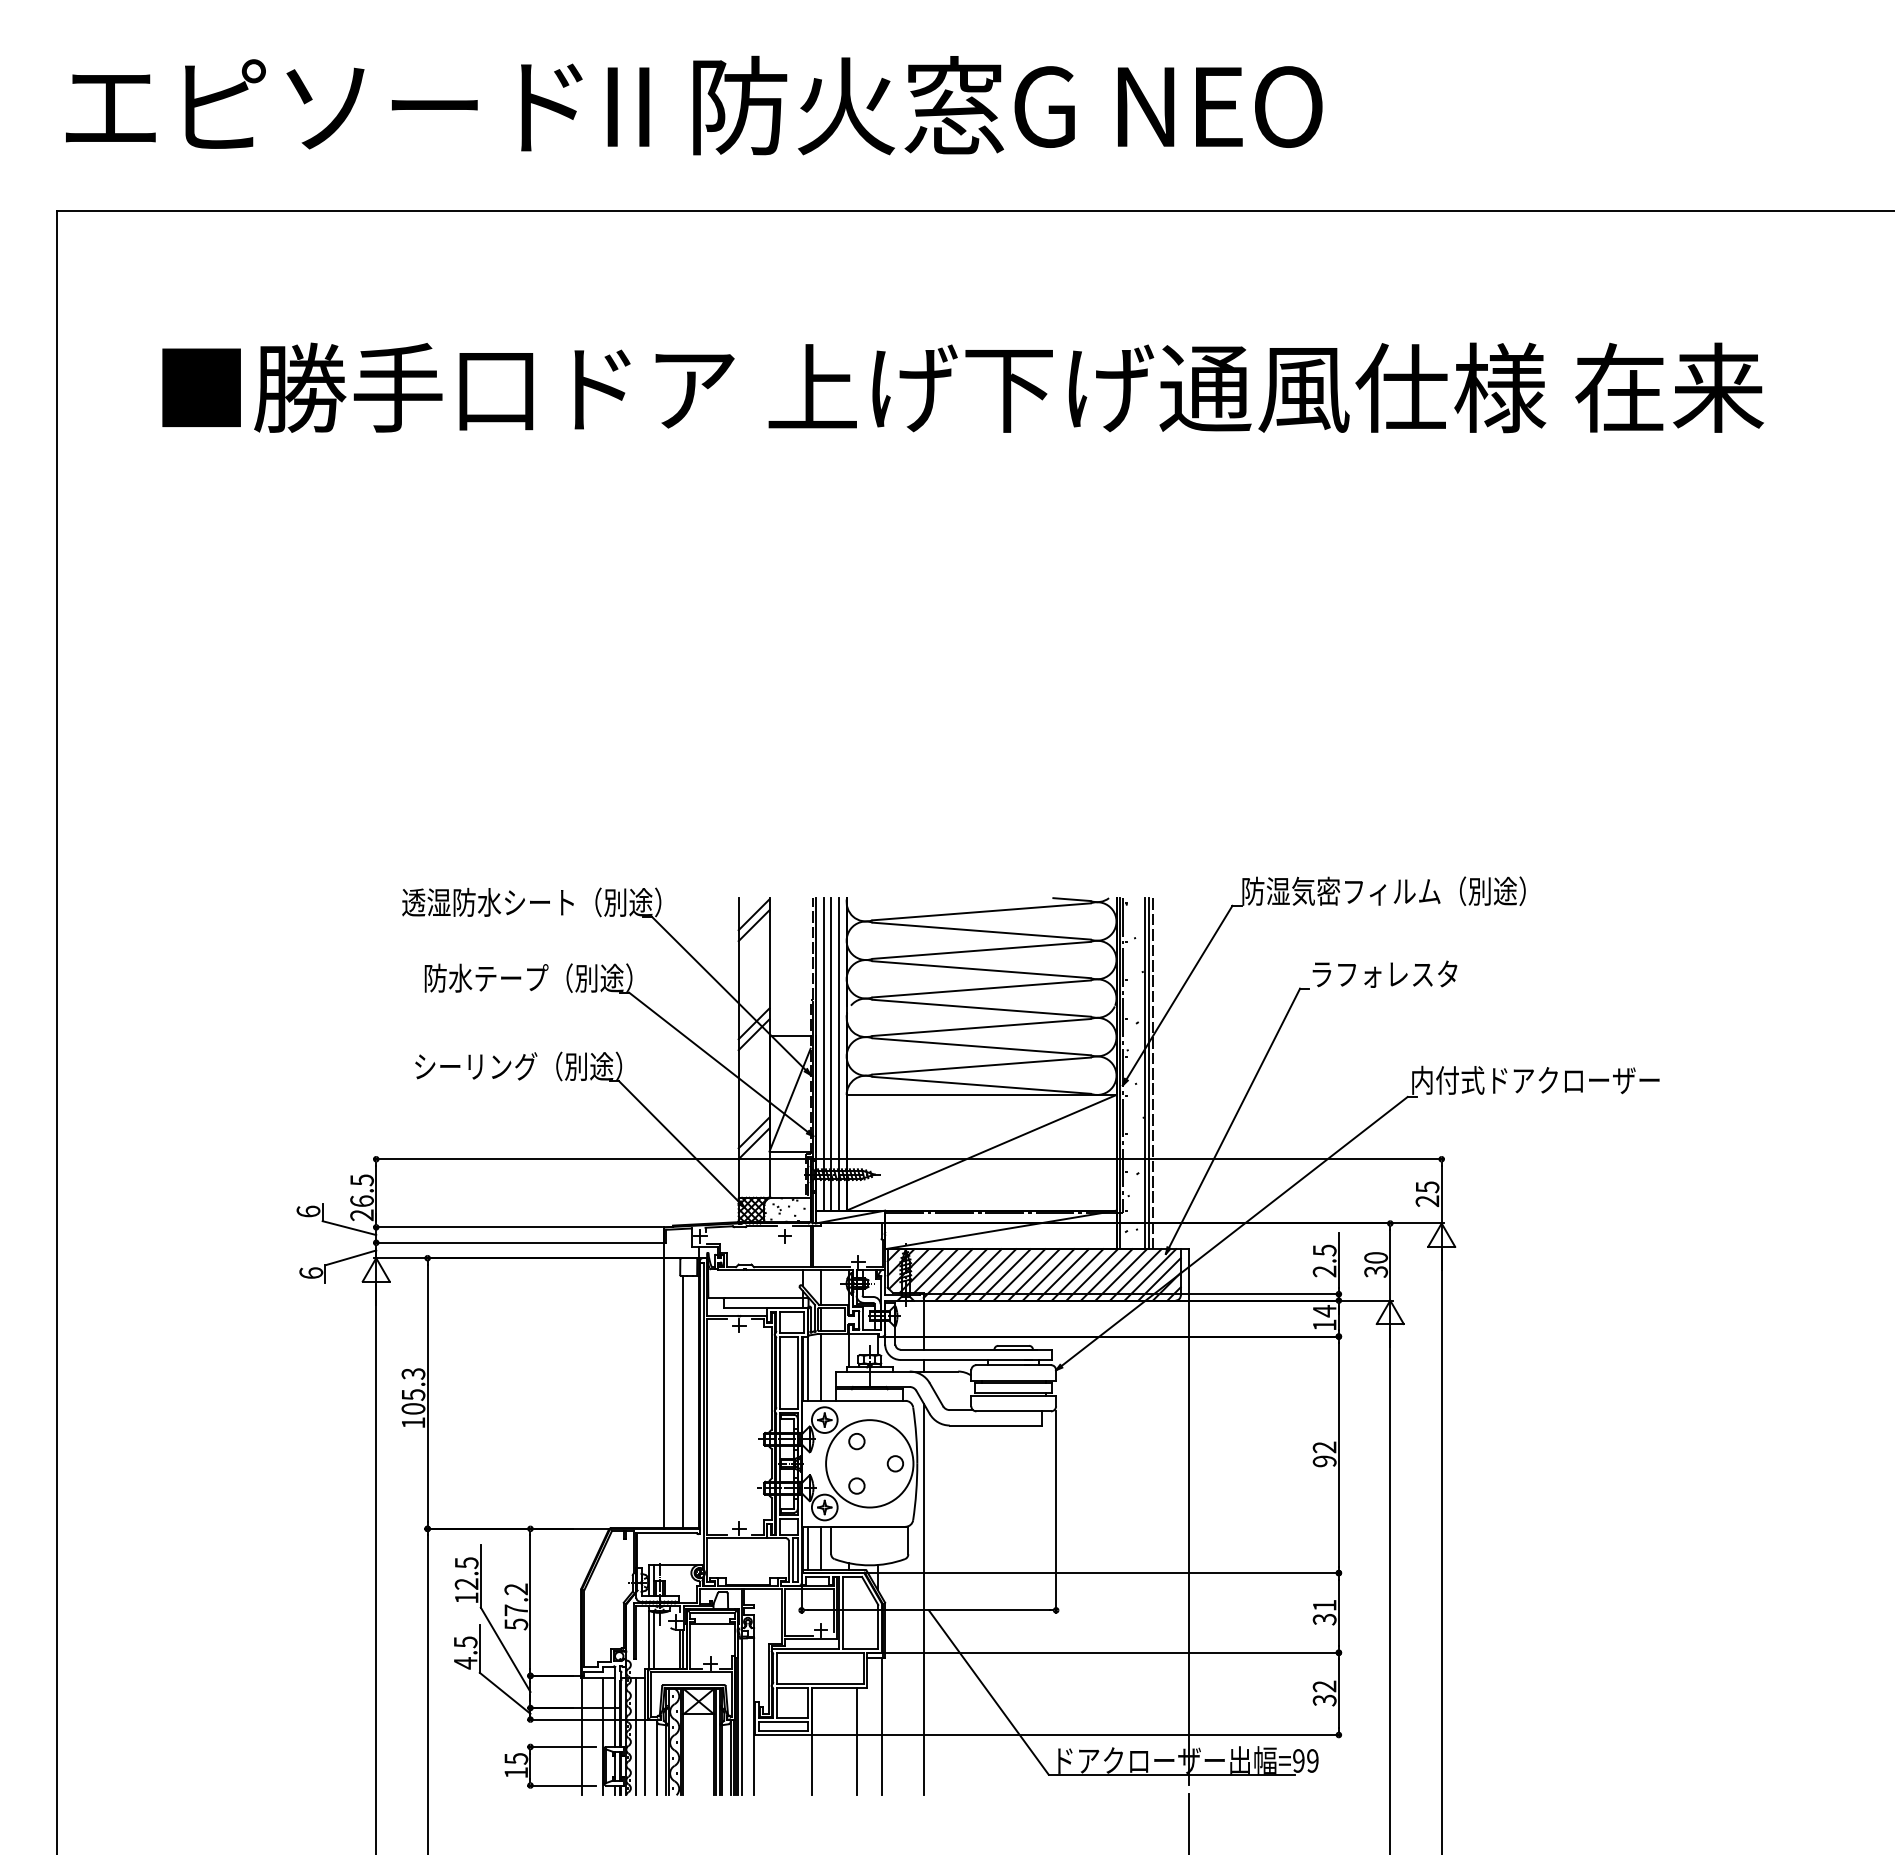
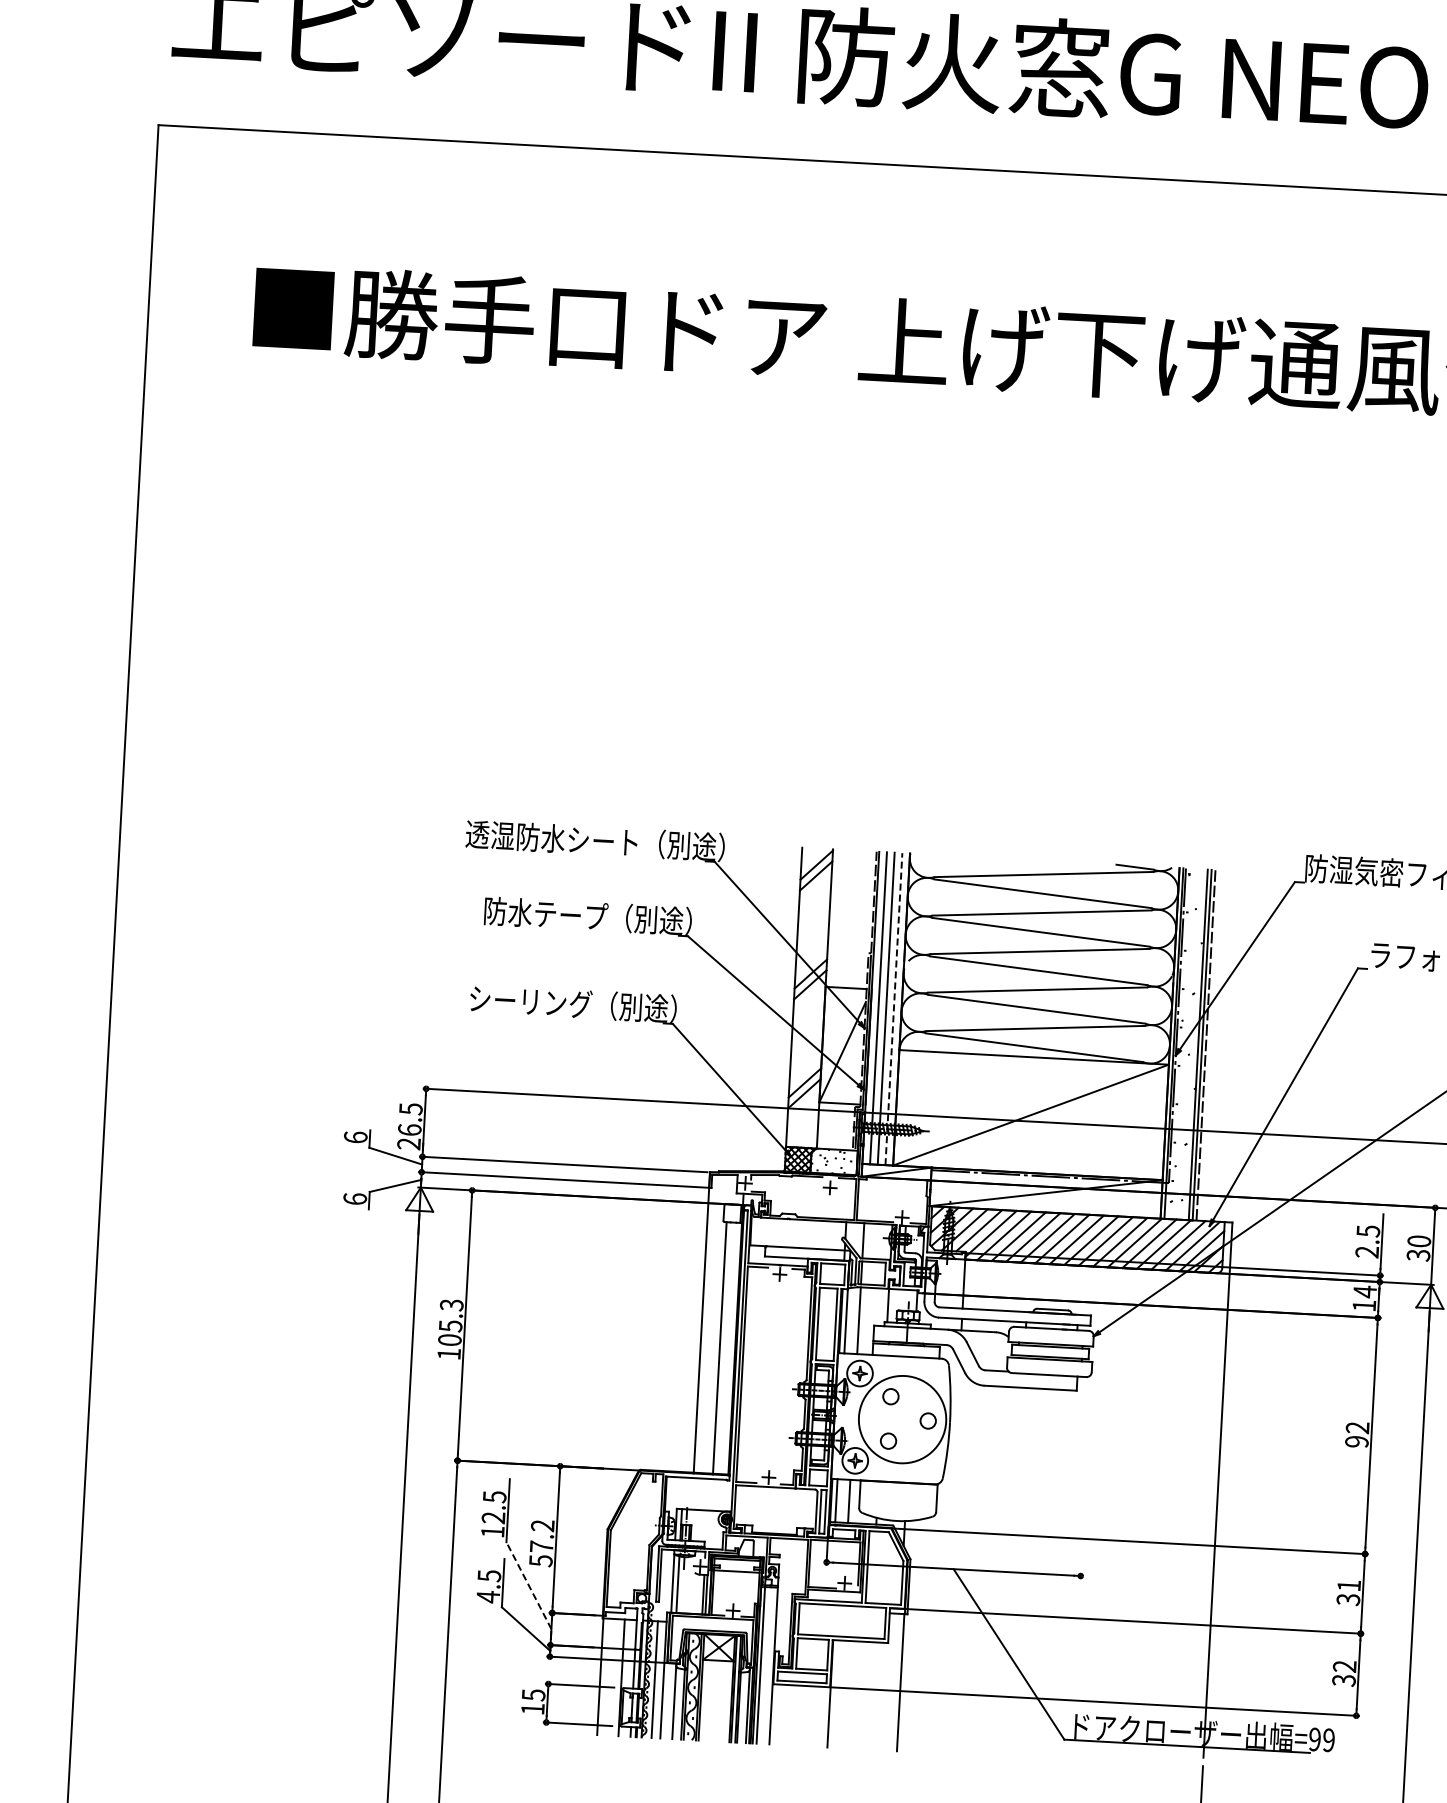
line: (838, 1053) -> (893, 1008), solid -> dashed
line: (1056, 1511) -> (1086, 1477), removed
line: (923, 1599) -> (948, 1558), removed
line: (505, 1649) -> (528, 1585), solid -> dashed
line: (857, 1741) -> (875, 1696), removed

